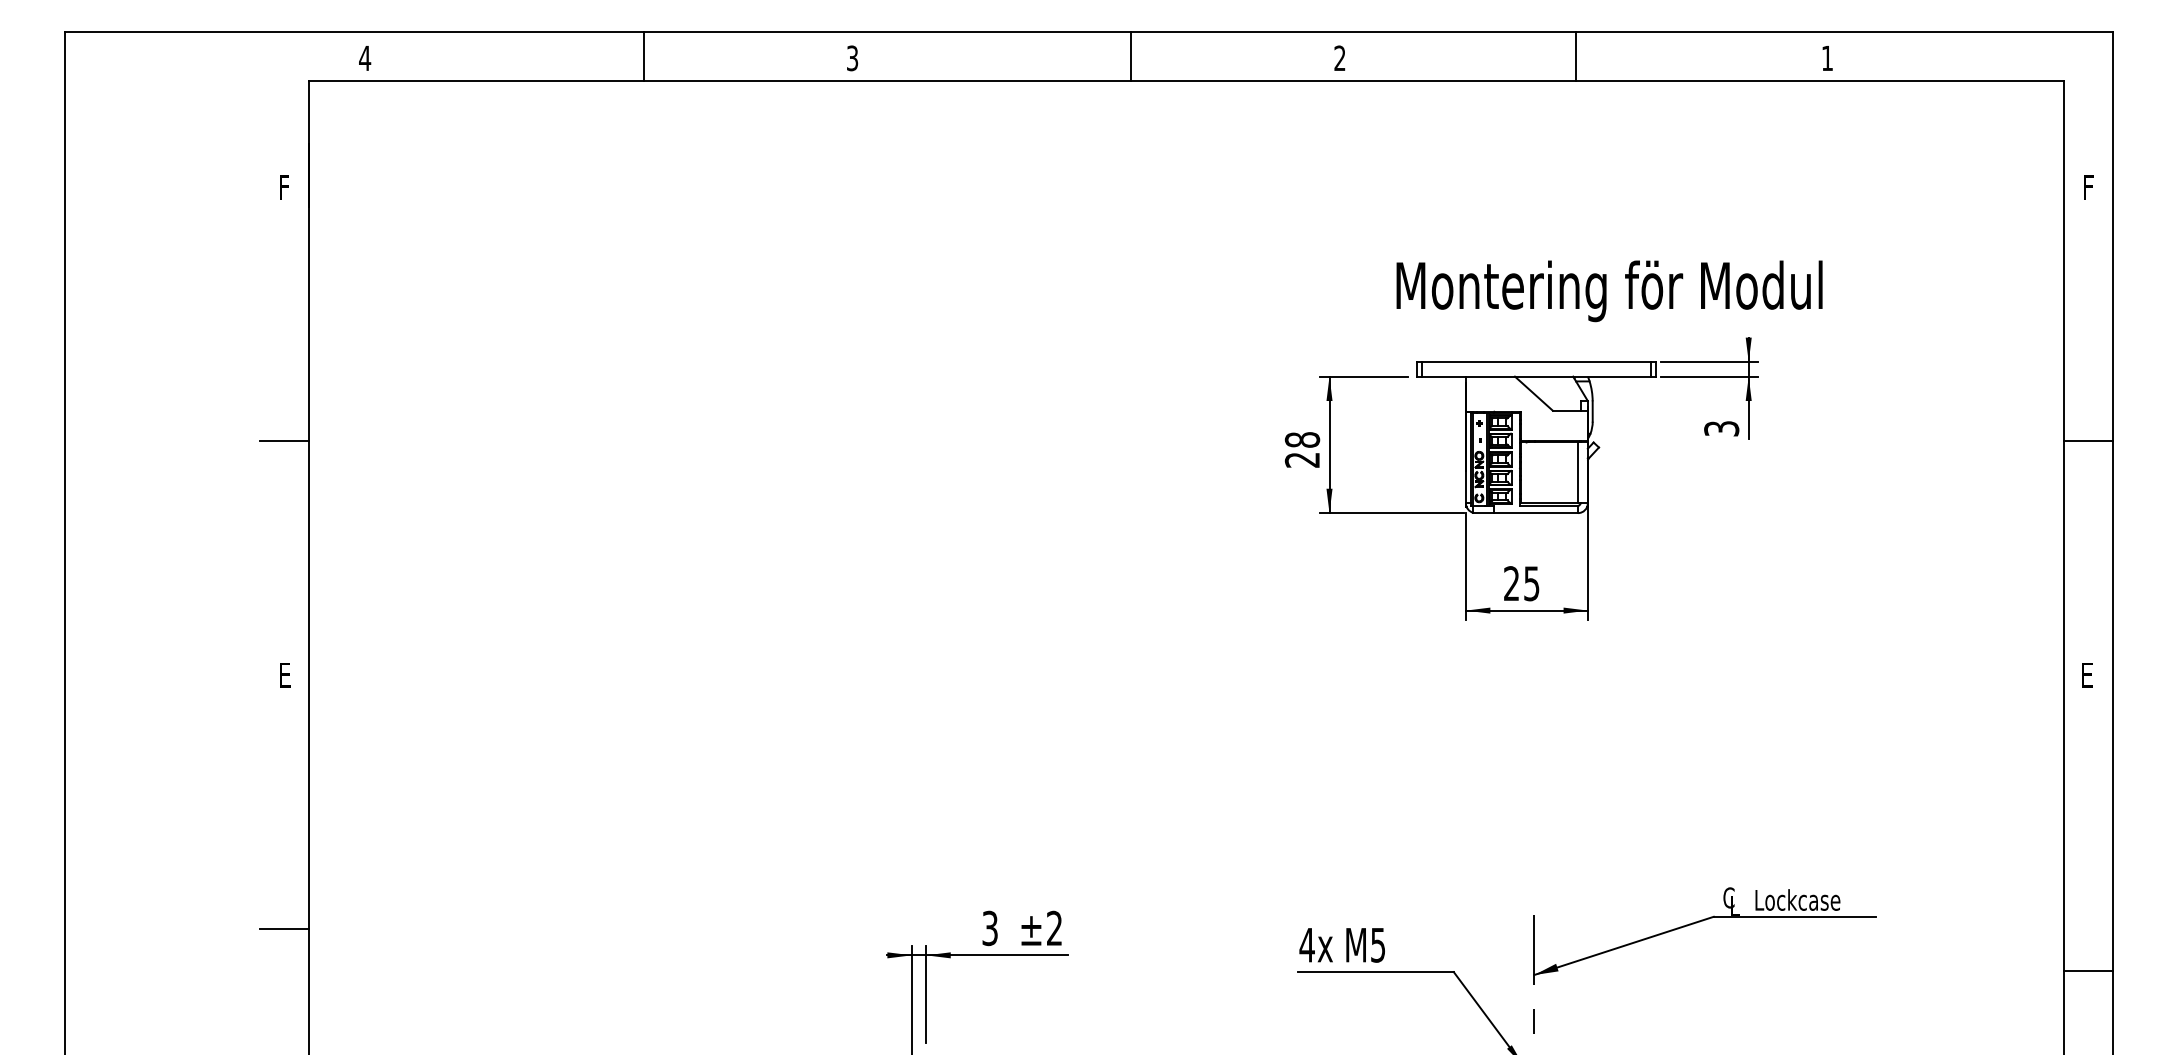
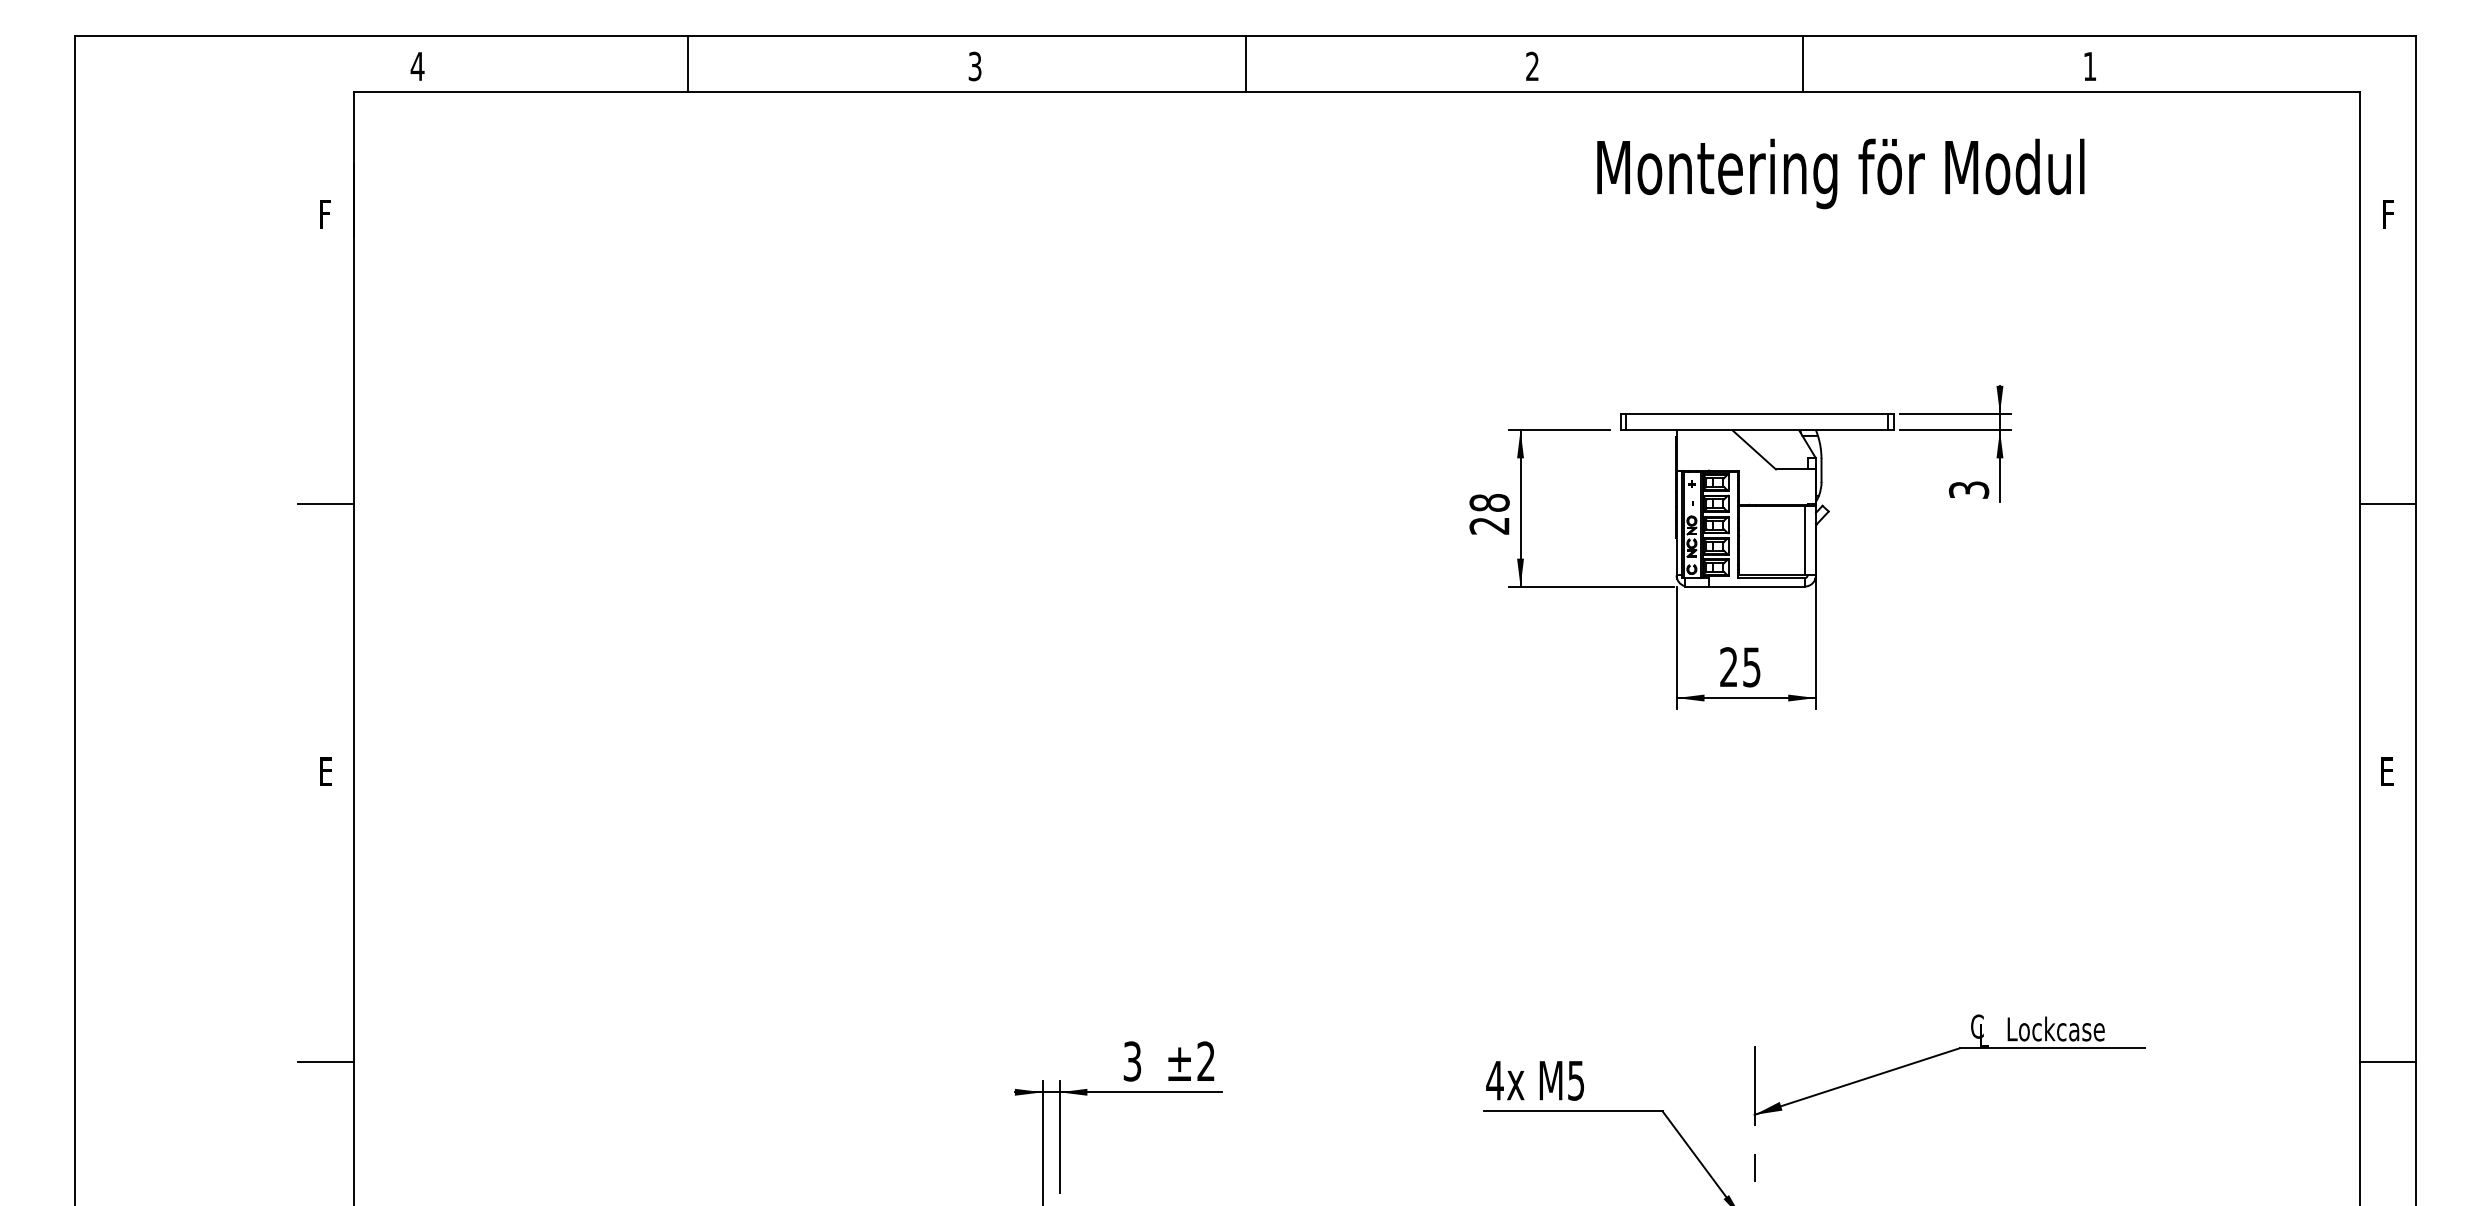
line: (643, 55) -> (687, 63), moved
line: (1131, 55) -> (1246, 63), moved
text: (1609, 291) -> (1840, 174), moved
line: (2087, 970) -> (2387, 1061), moved

